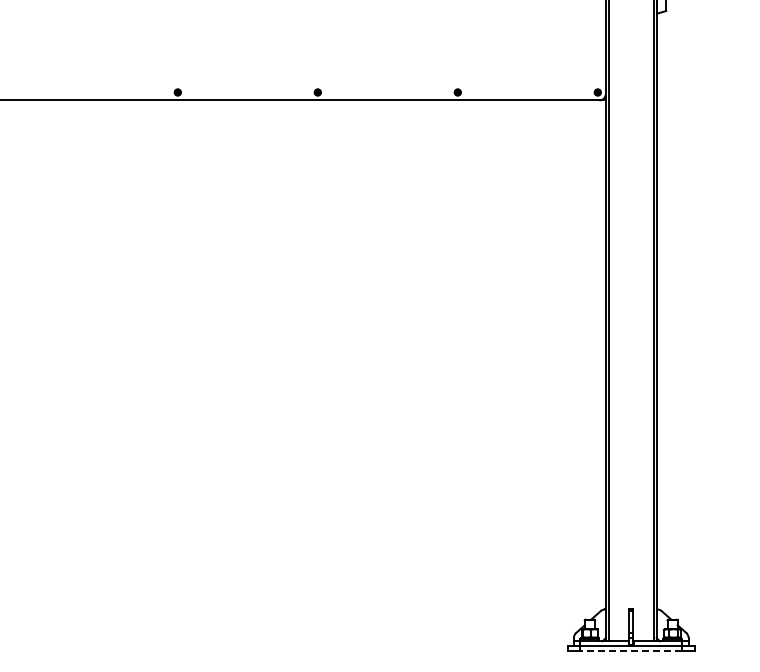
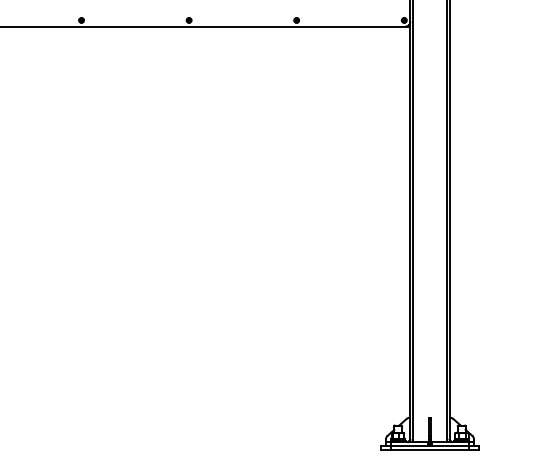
line: (631, 651) -> (430, 450), dashed -> solid

